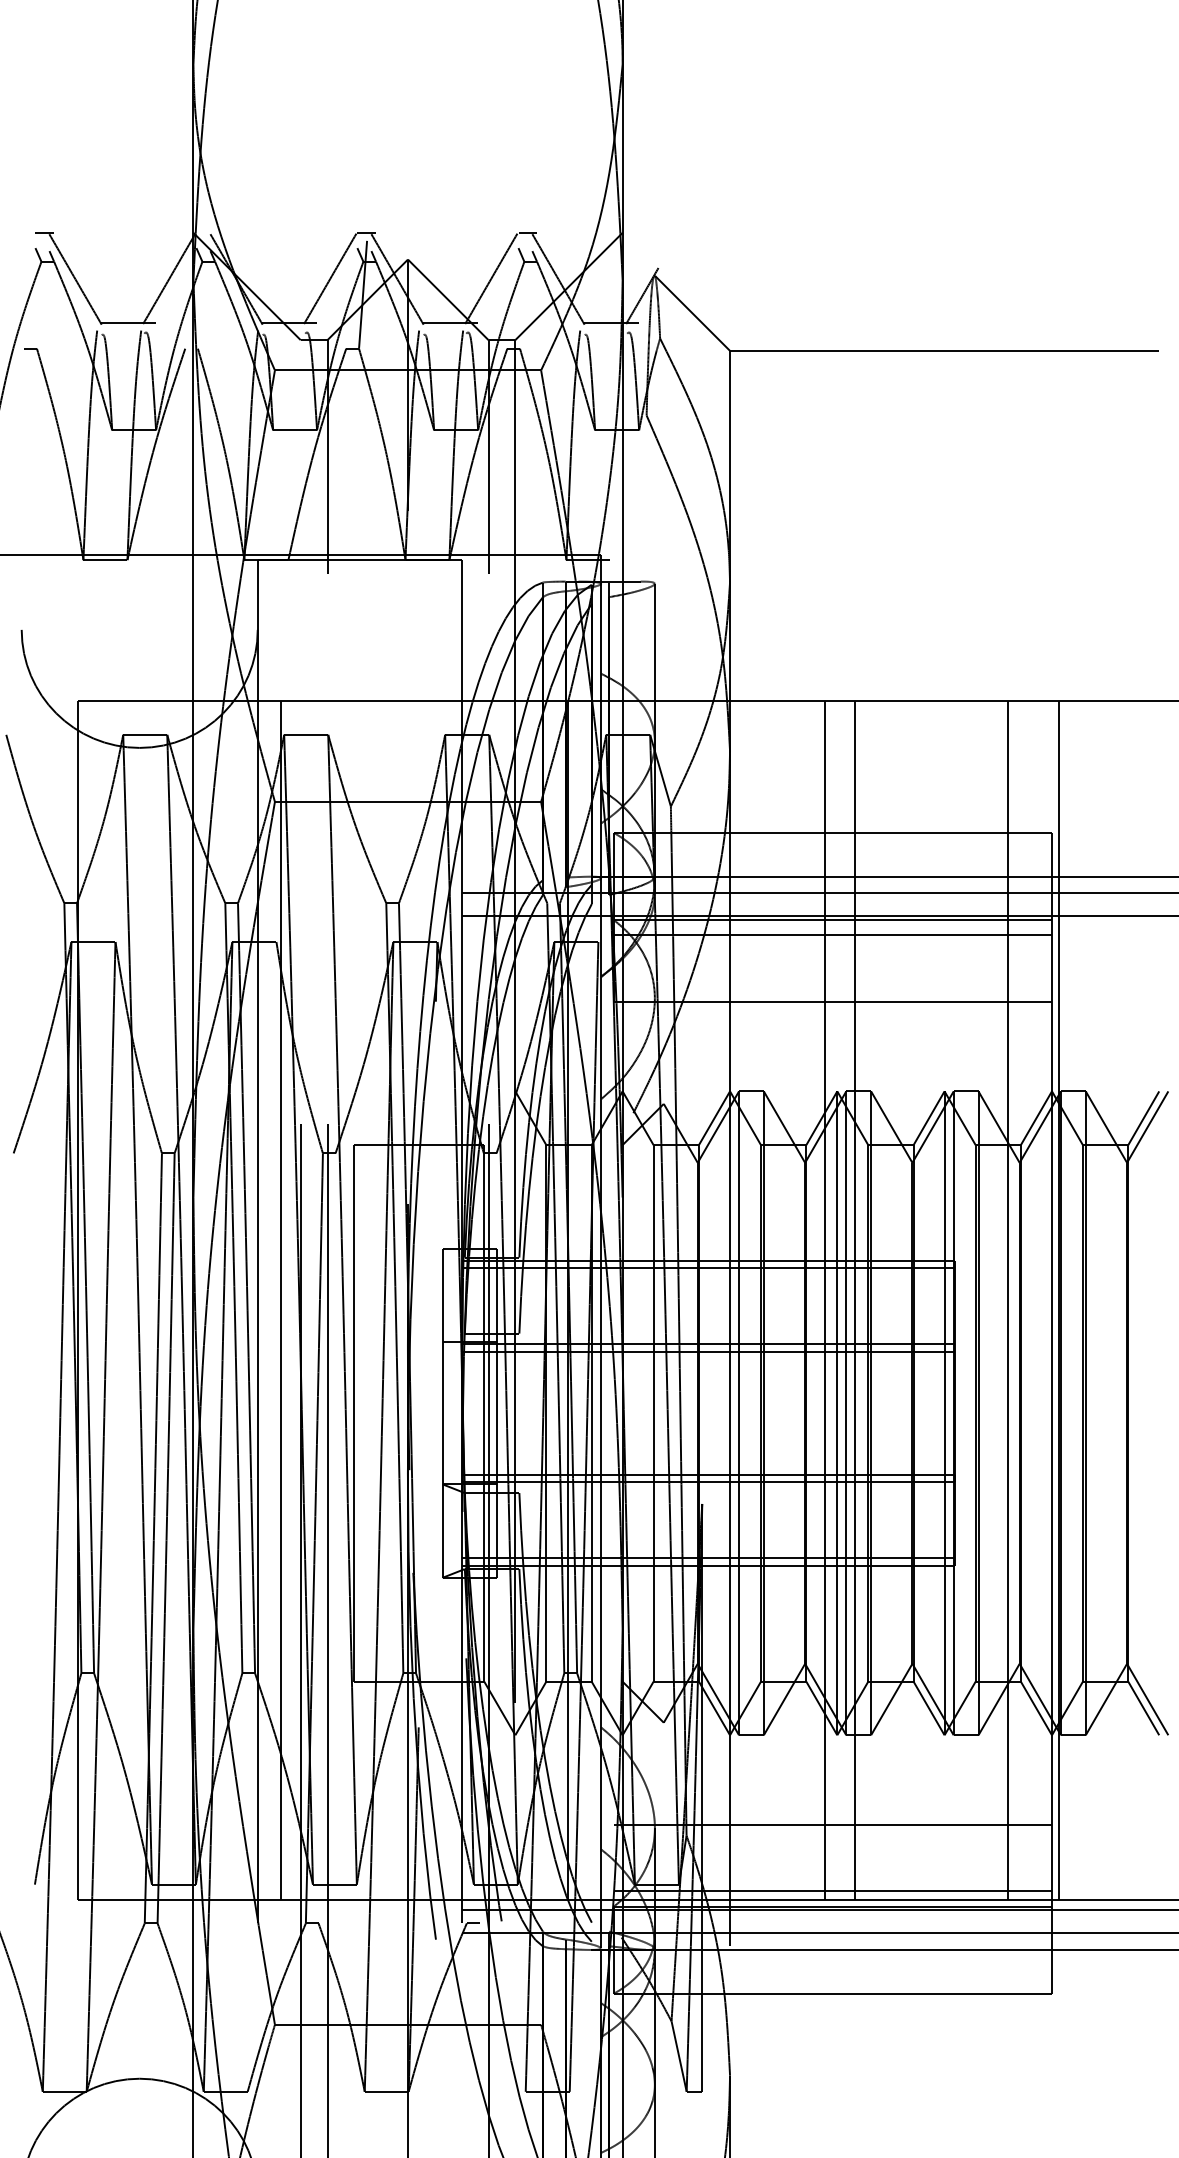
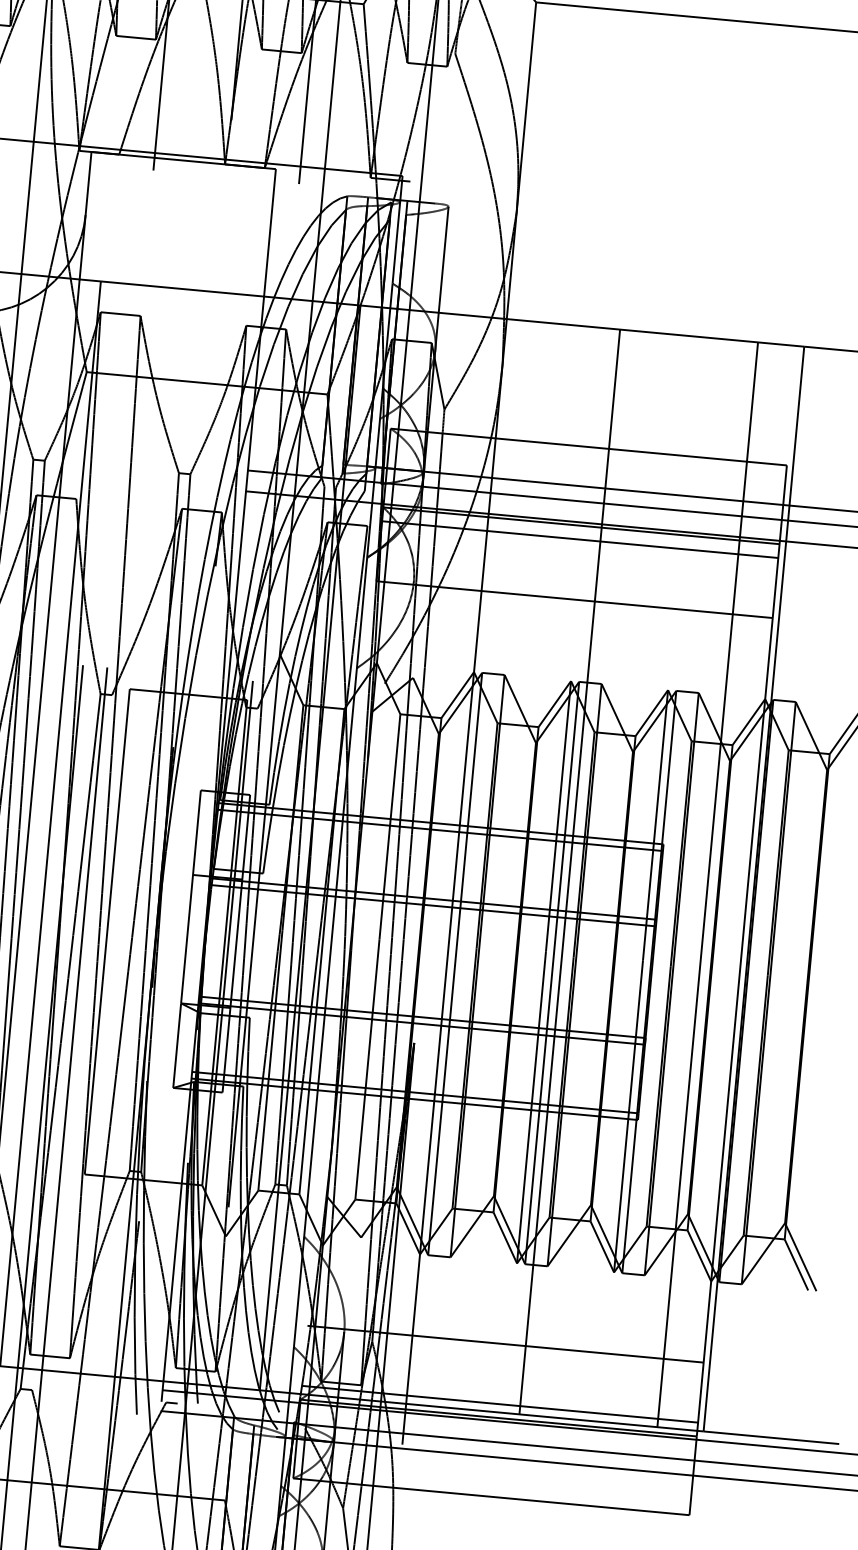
line: (825, 1300) -> (542, 869), removed

